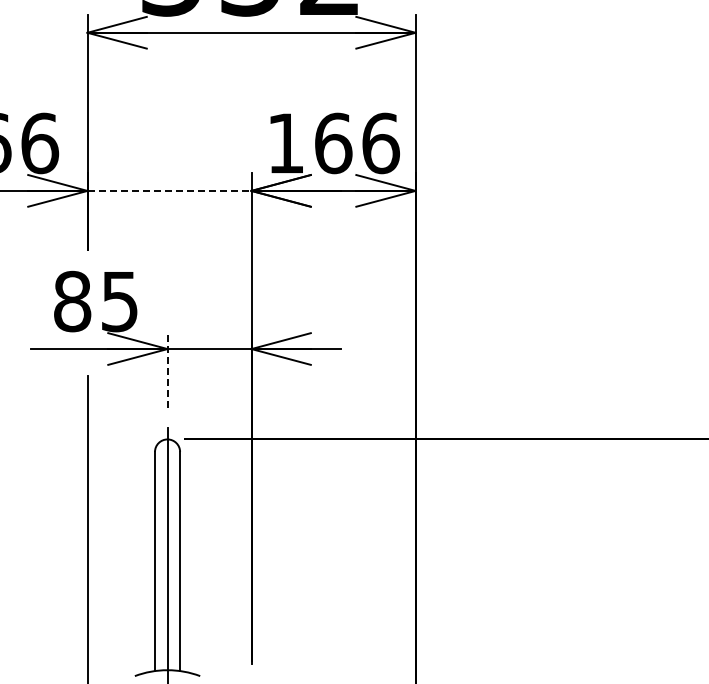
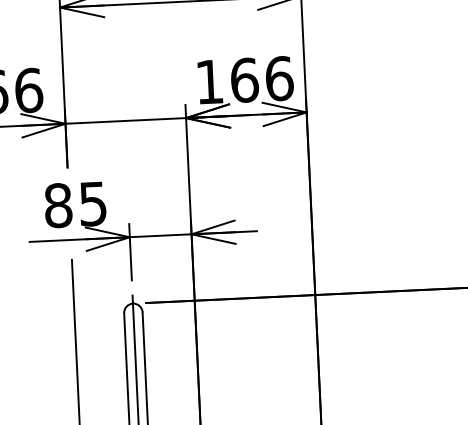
line: (170, 190) -> (126, 120), dashed -> solid
line: (167, 369) -> (130, 252), dashed -> solid

